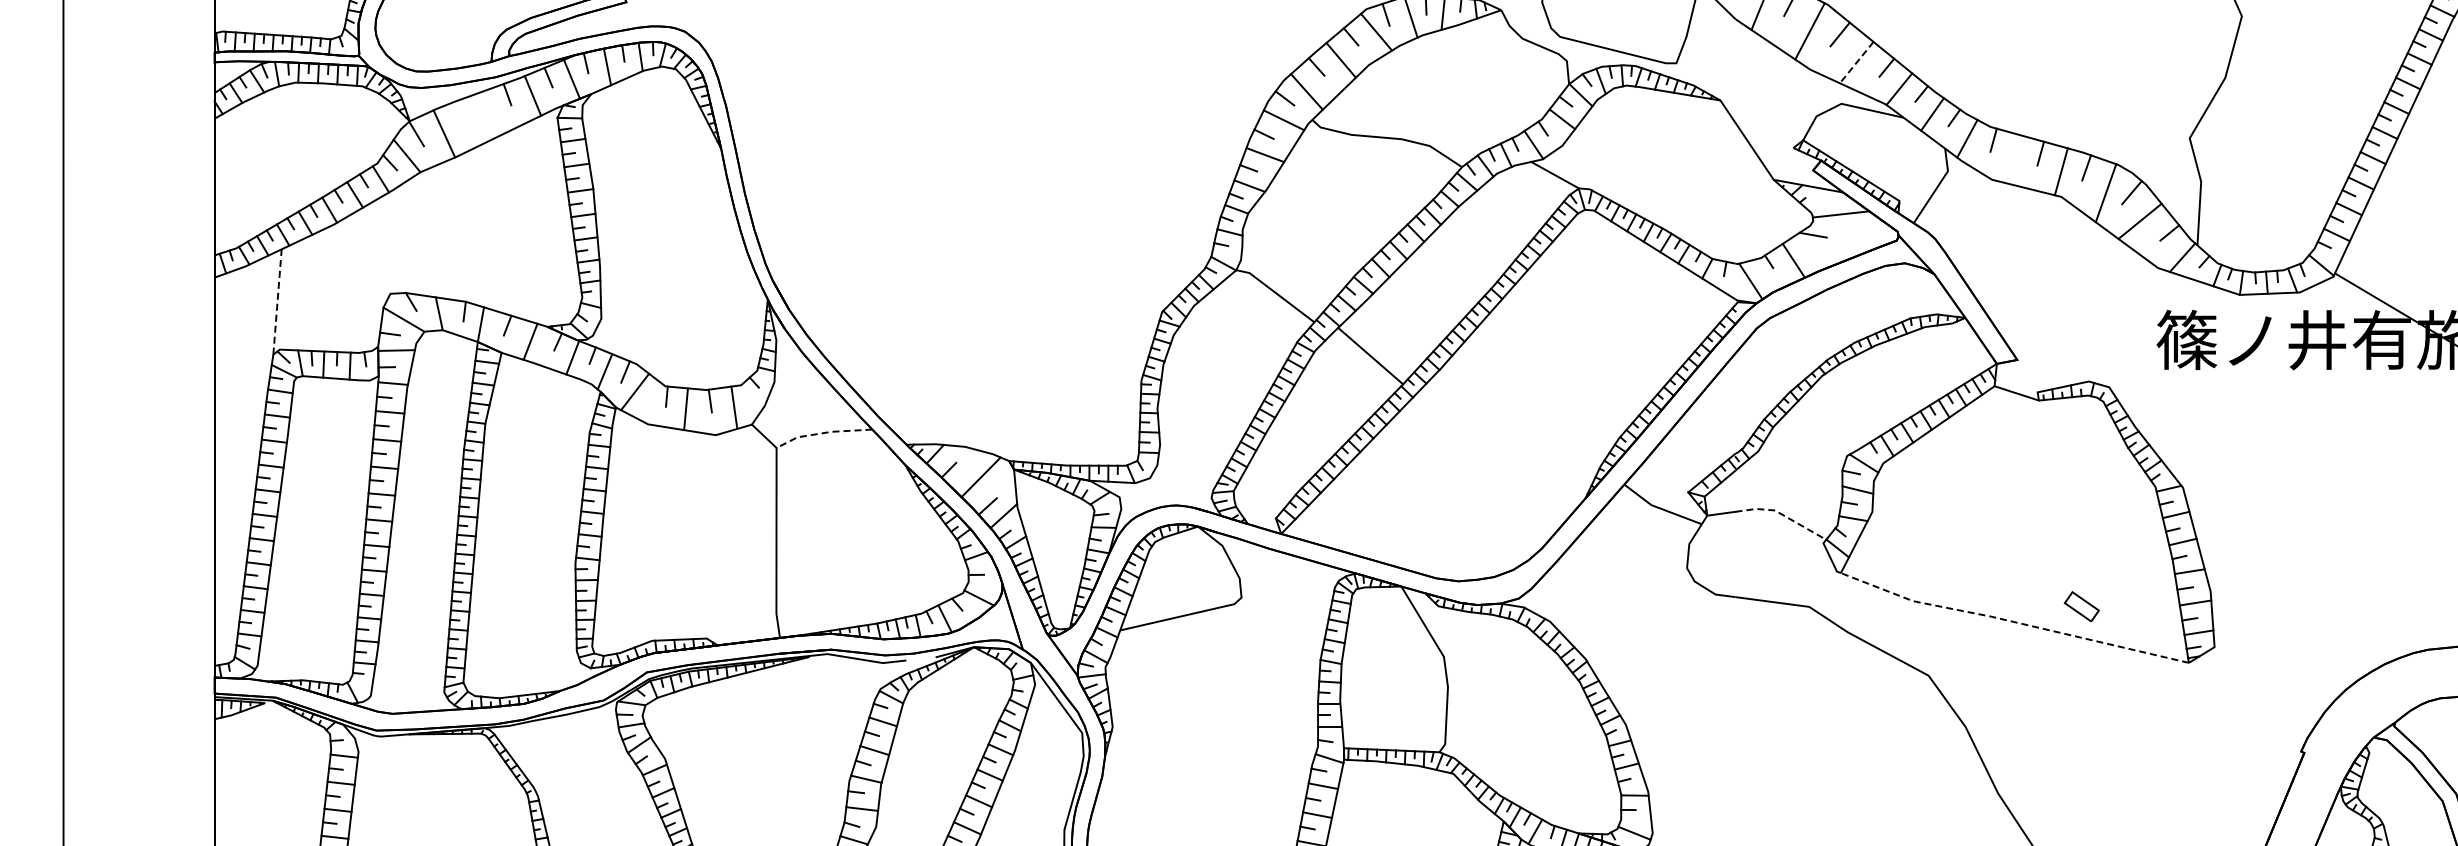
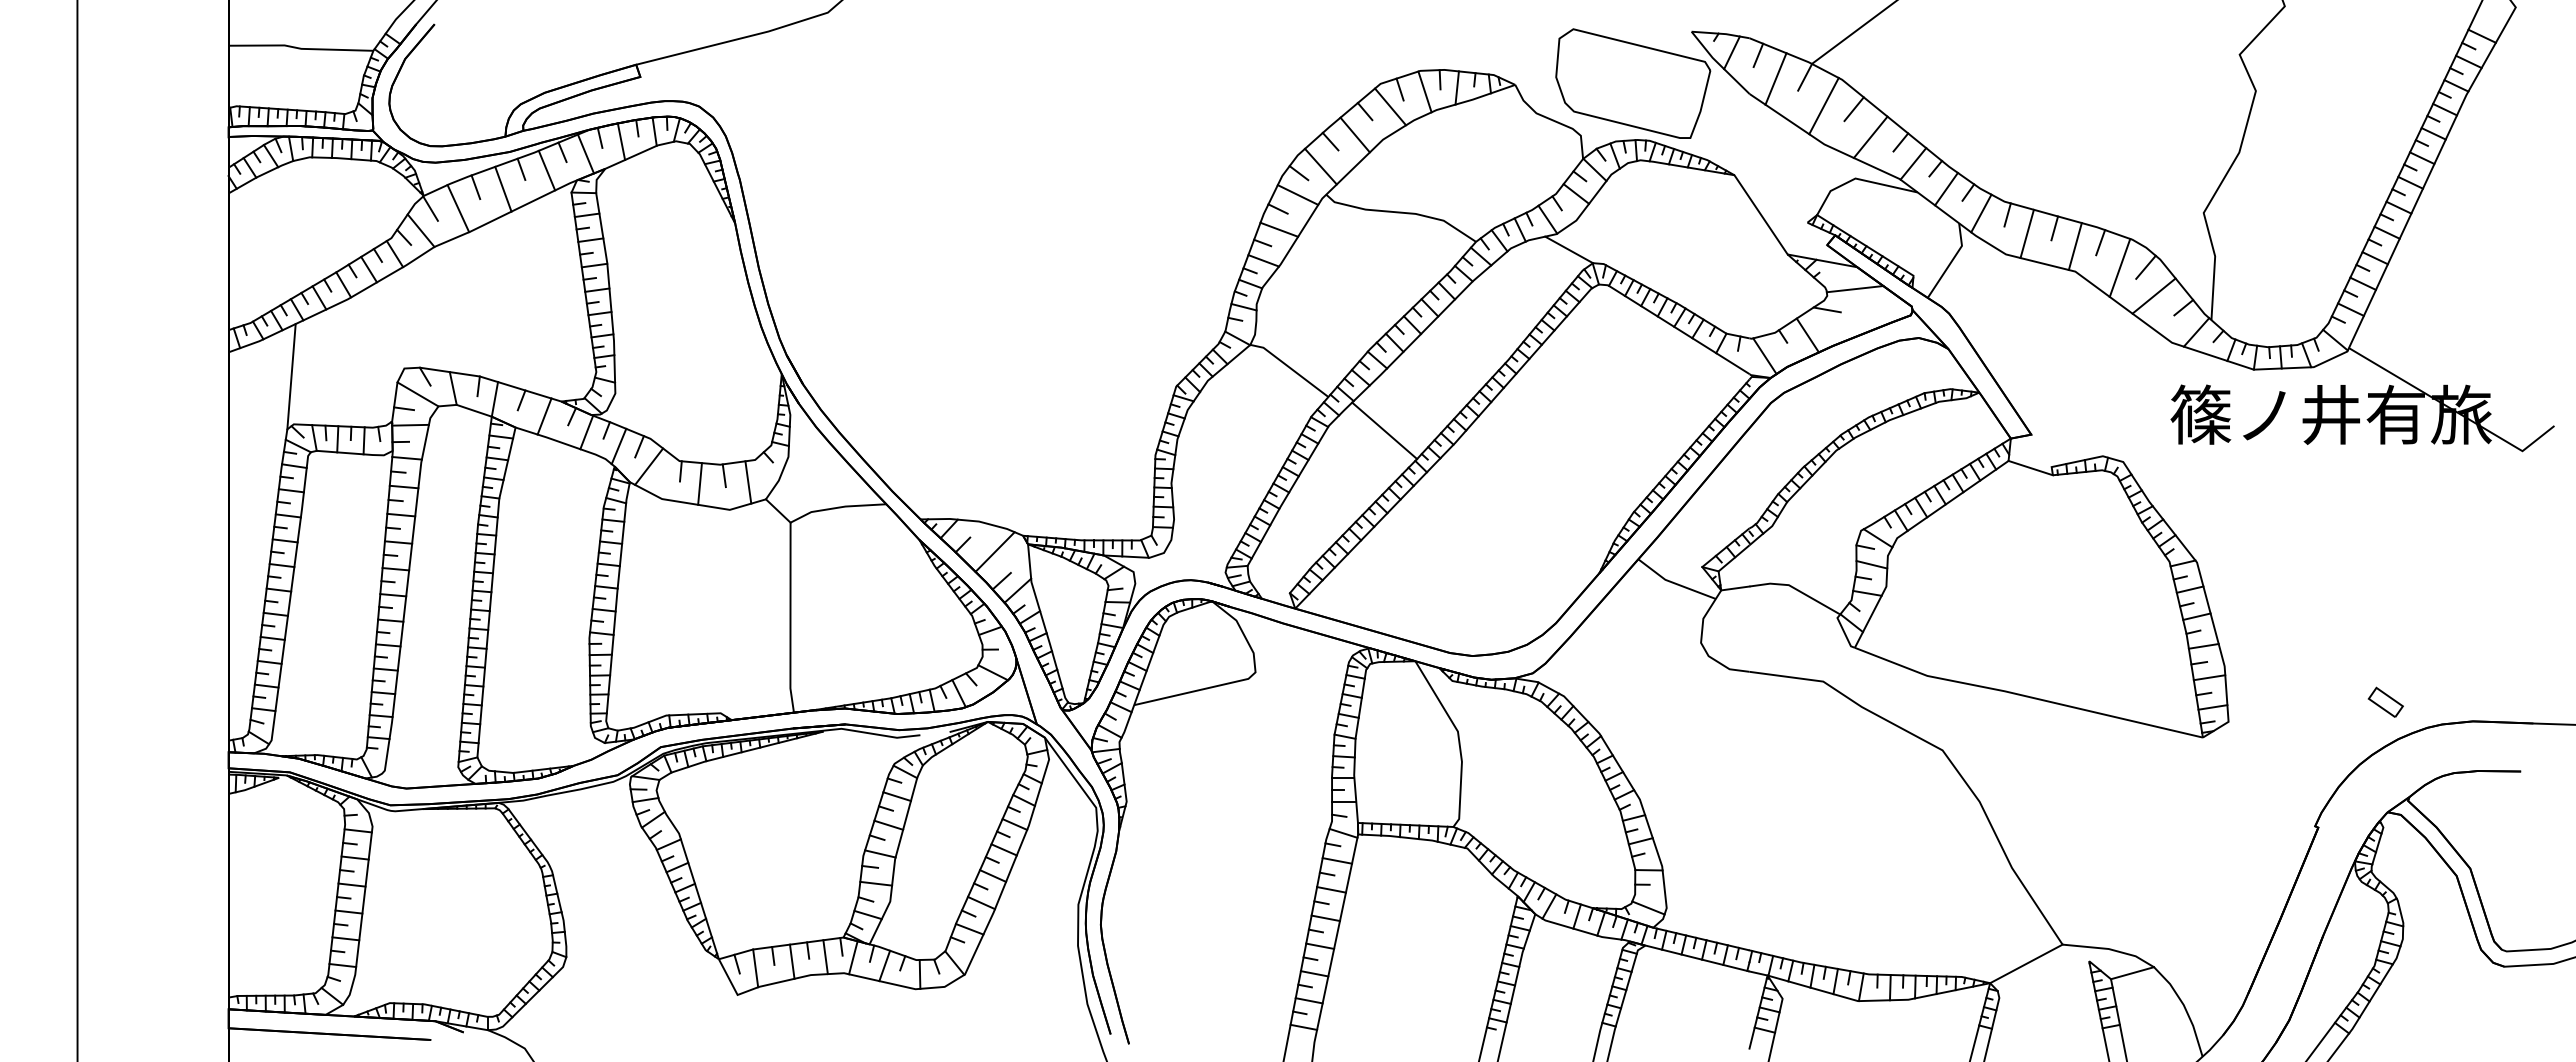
line: (1856, 62) -> (1870, 137), dashed -> solid
line: (461, 112) -> (475, 187), added
line: (489, 113) -> (503, 188), added
line: (2012, 158) -> (2026, 233), added
line: (277, 301) -> (291, 376), dashed -> solid
line: (822, 432) -> (836, 507), dashed -> solid
line: (1782, 514) -> (1796, 589), dashed -> solid
part: (2081, 605) -> (2385, 701), moved
line: (2012, 621) -> (2026, 696), dashed -> solid

